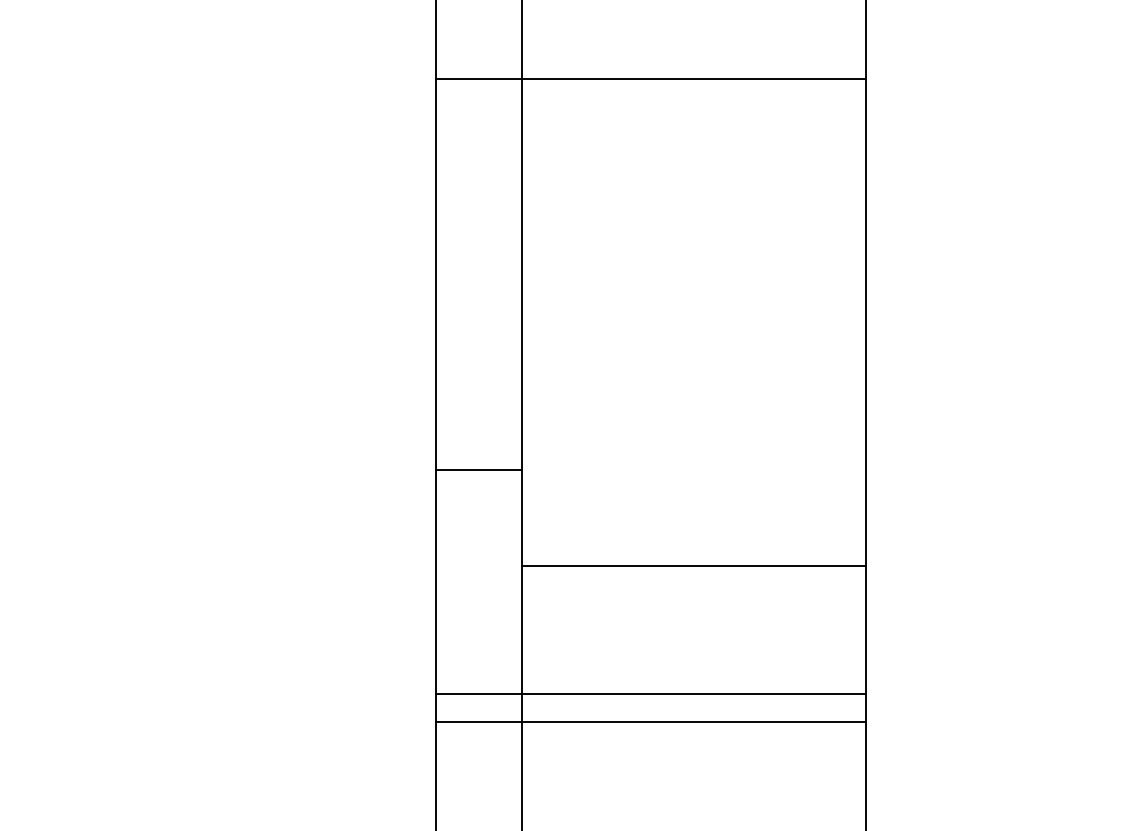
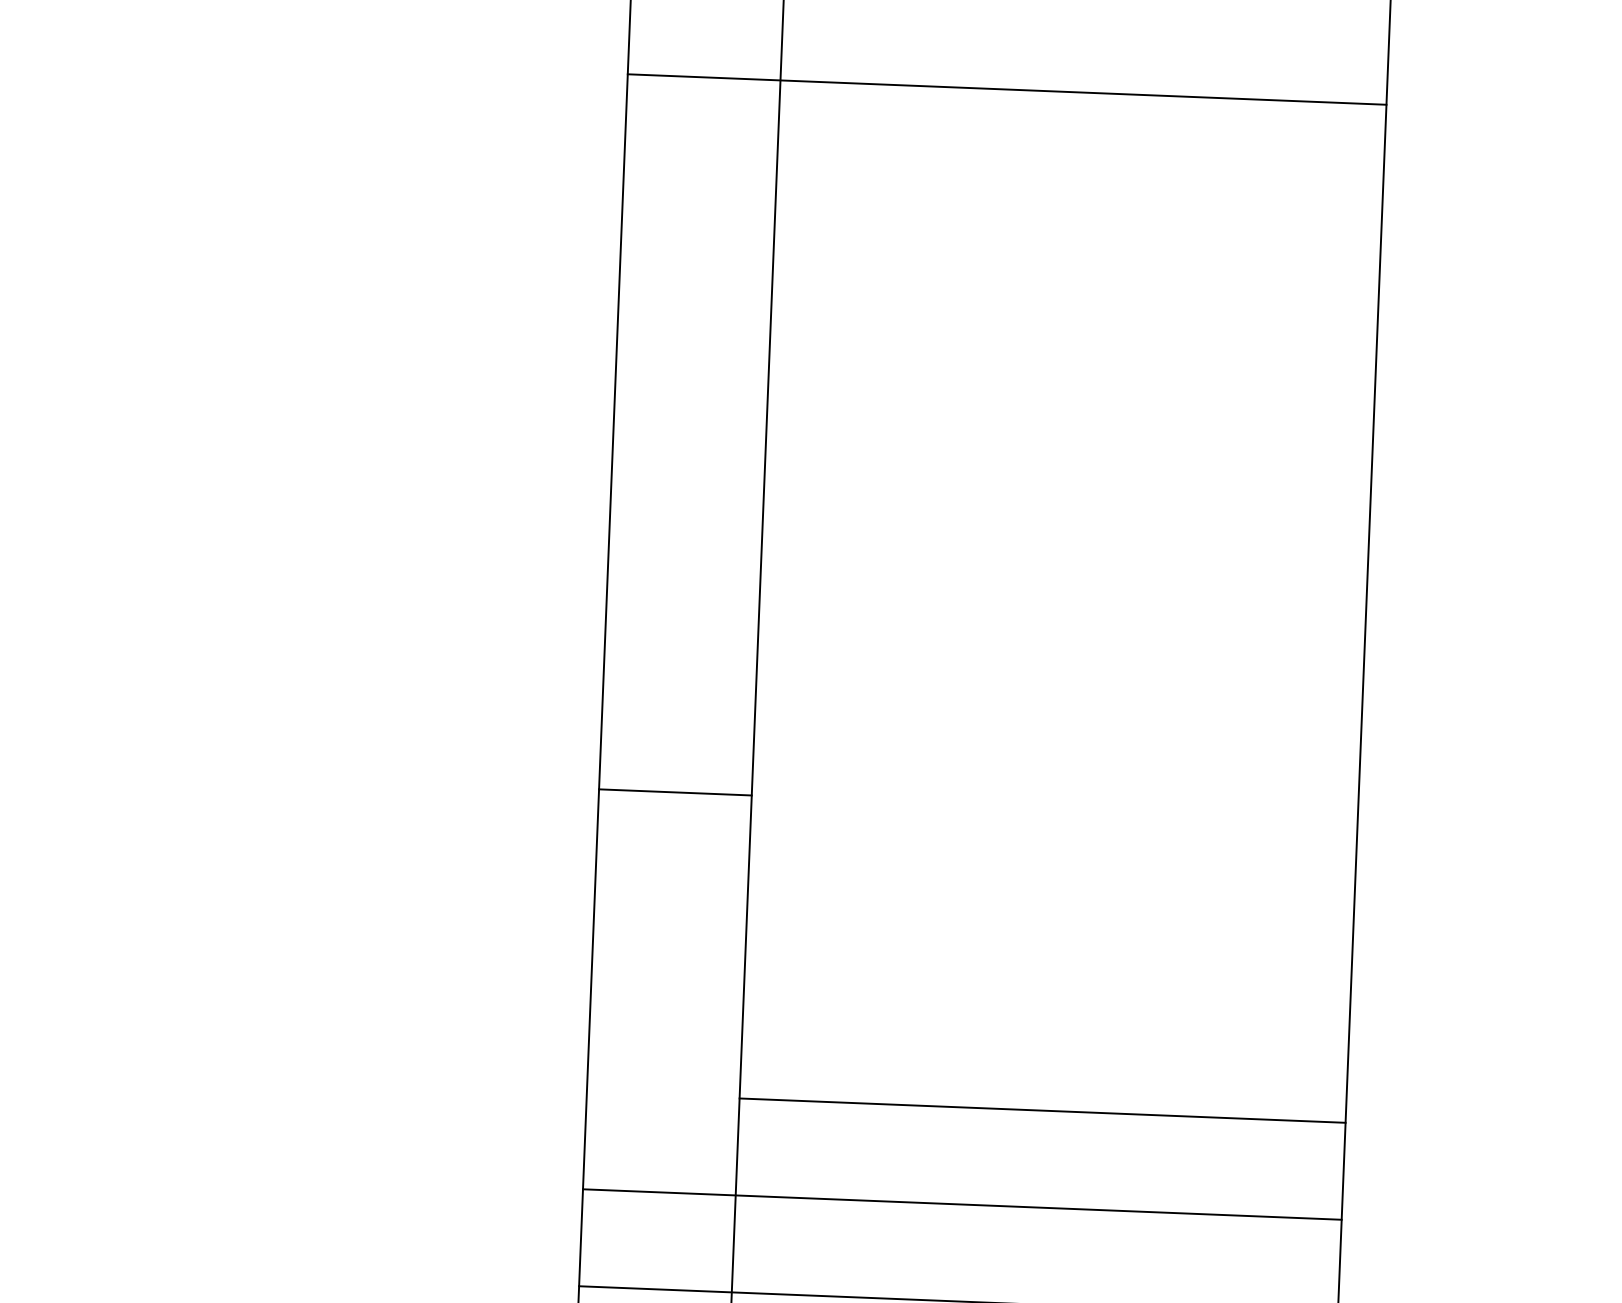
line: (650, 78) -> (1006, 88), moved
line: (478, 469) -> (674, 791), moved
line: (694, 565) -> (1042, 1110), moved
line: (650, 693) -> (961, 1204), moved

